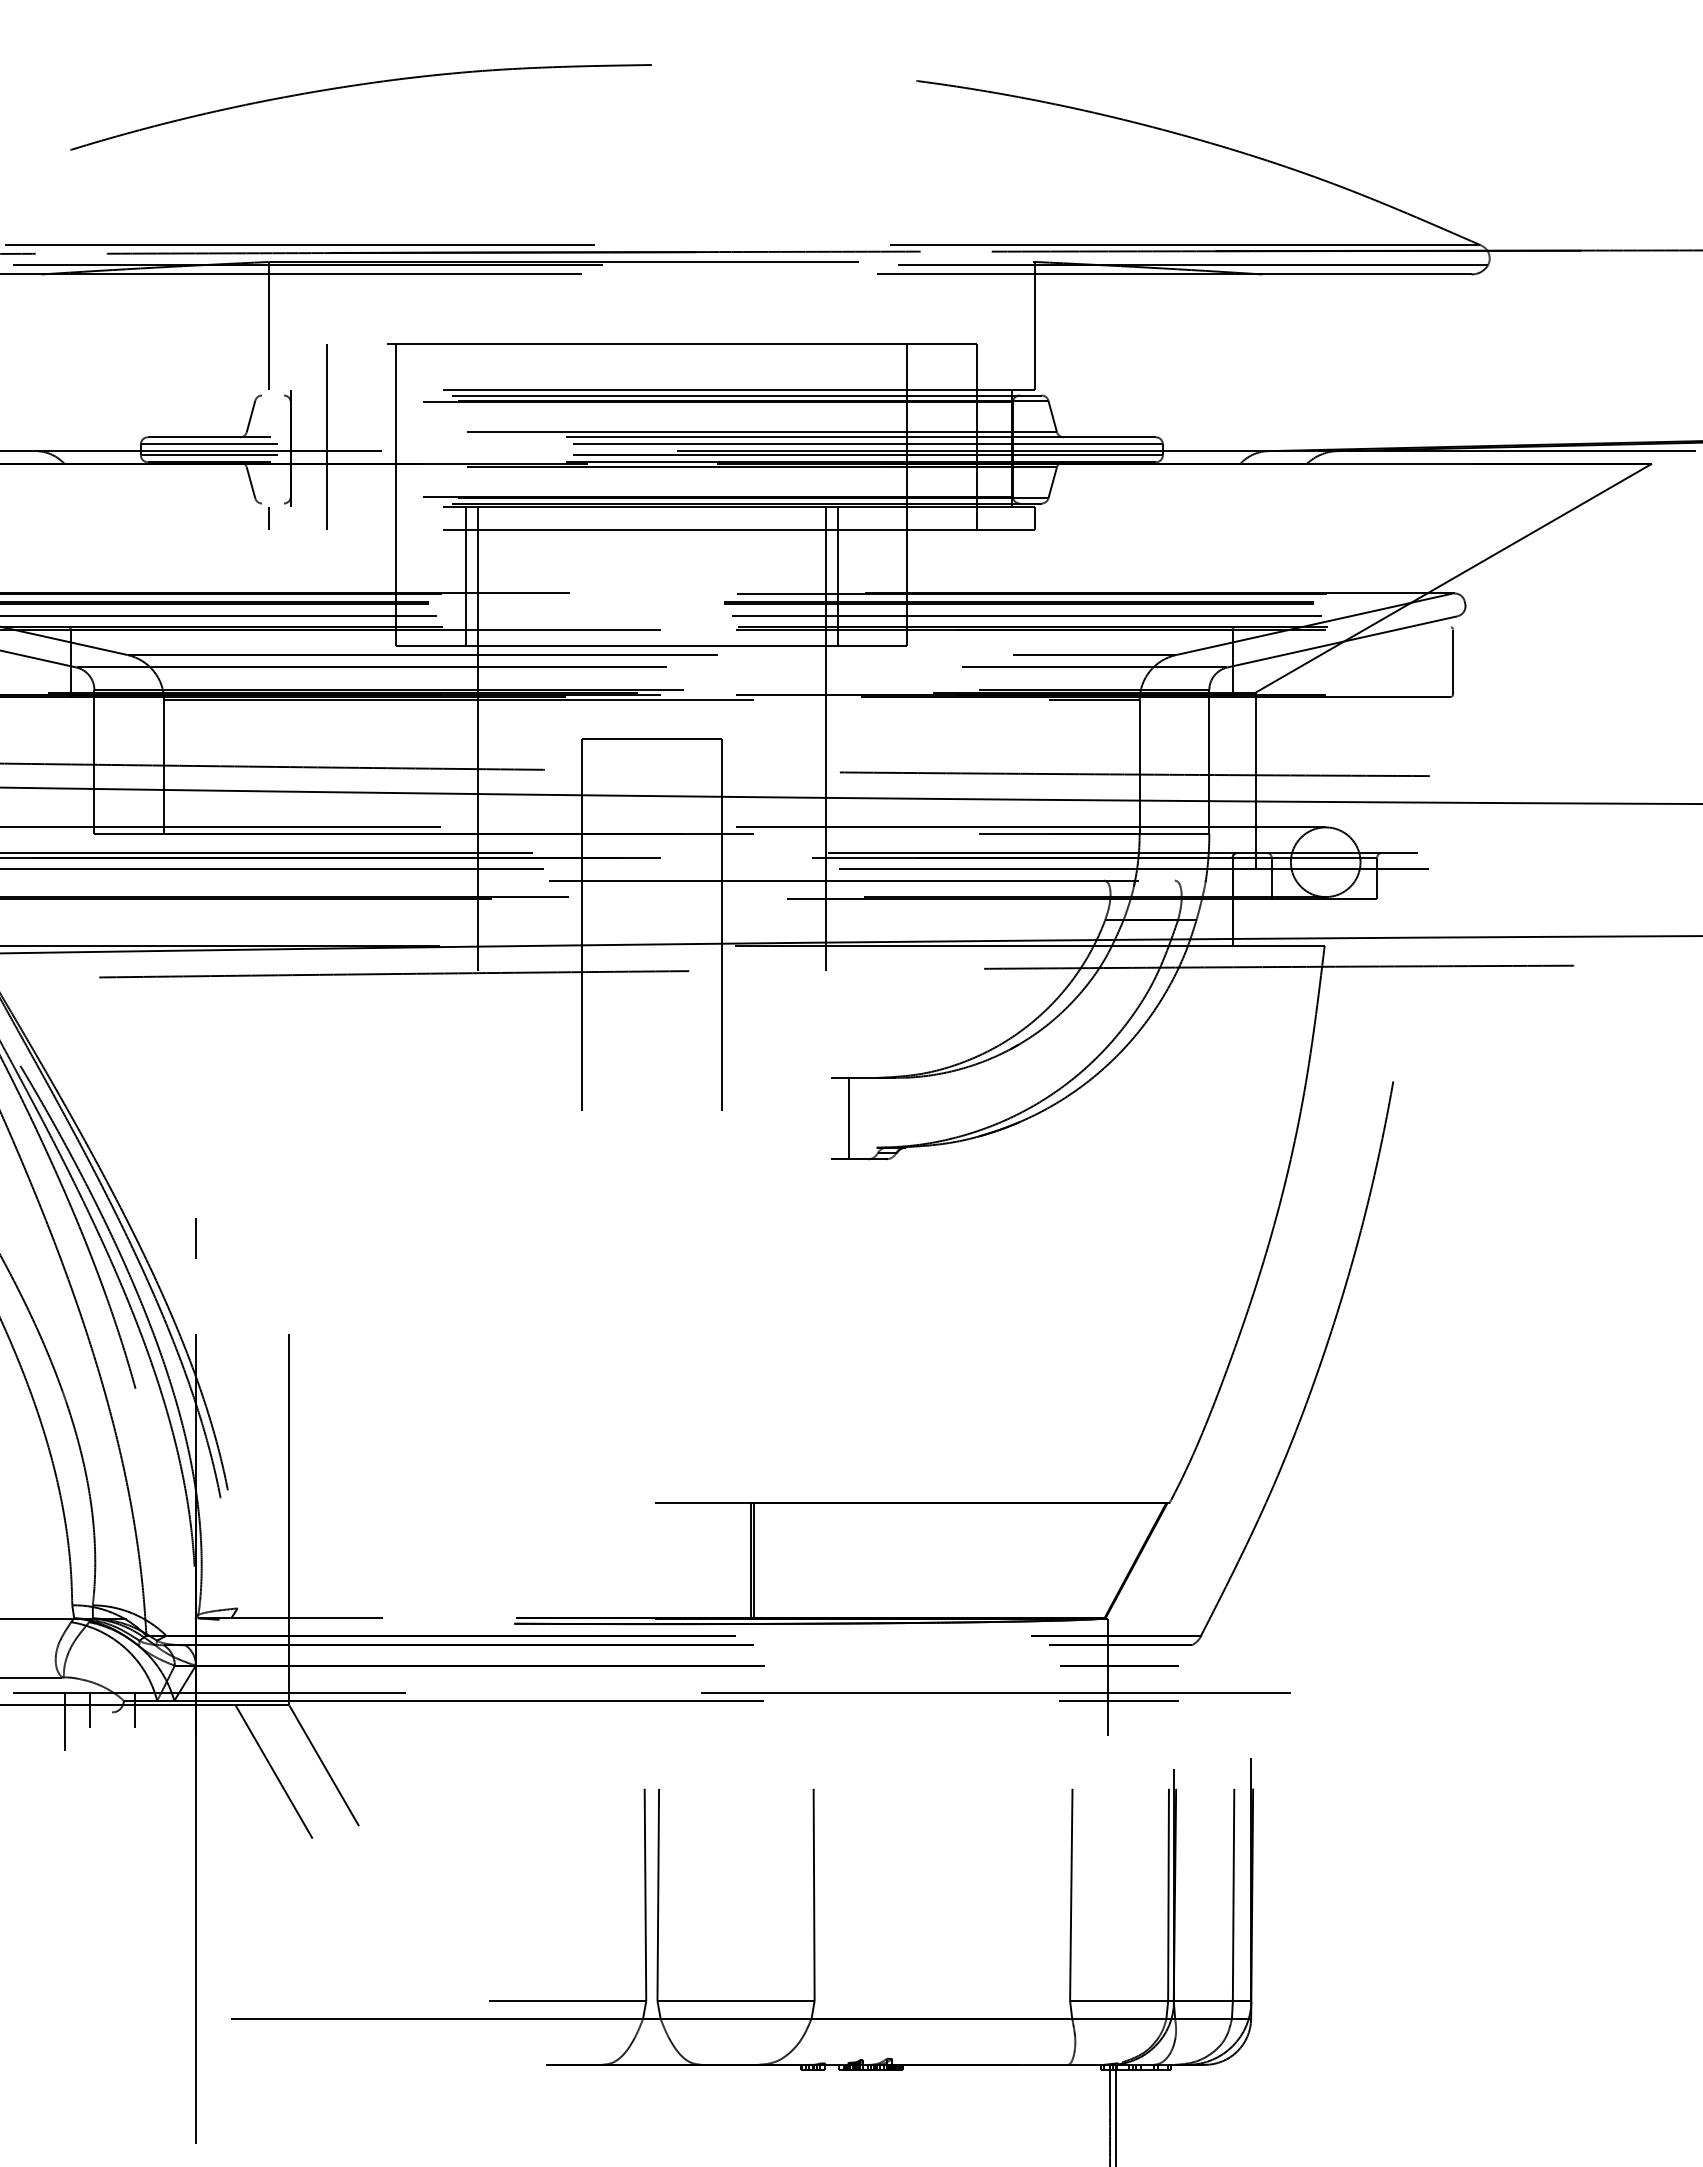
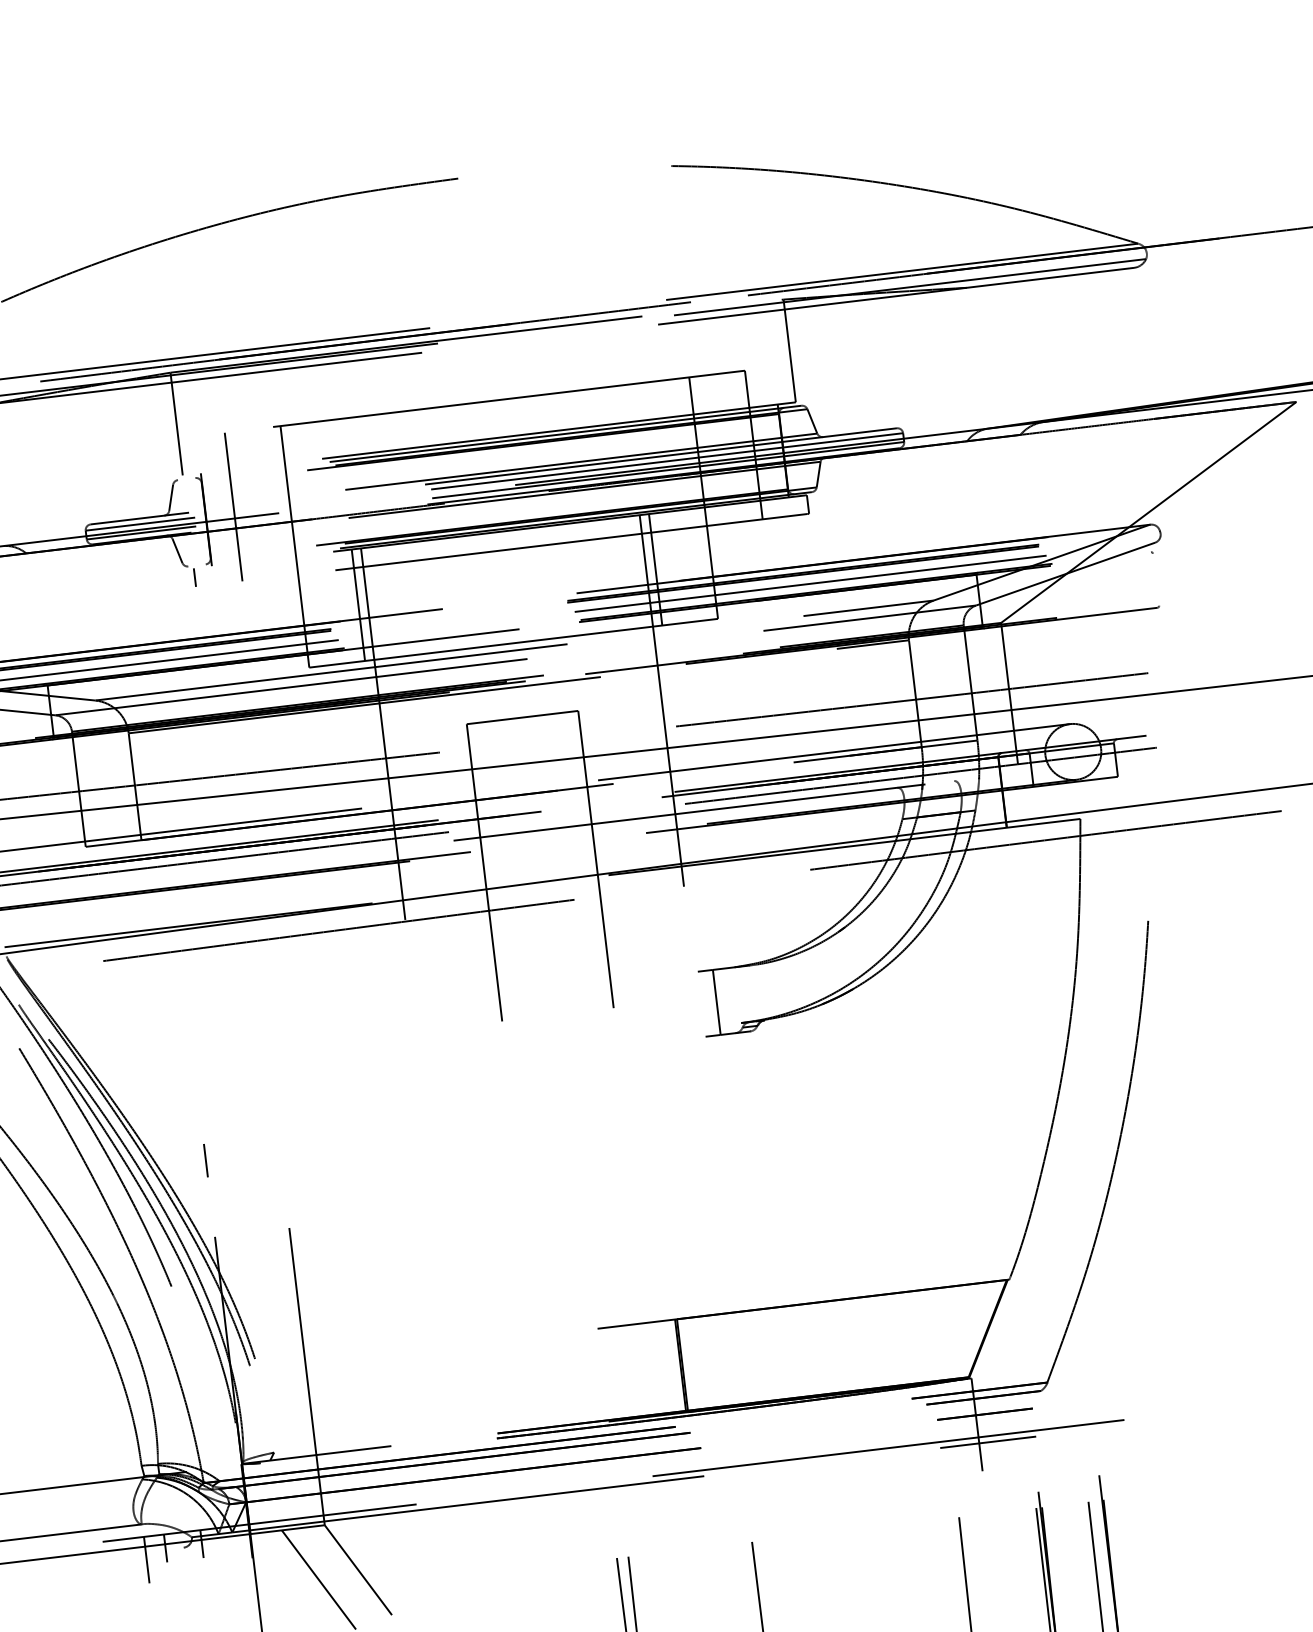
line: (1453, 661) -> (1156, 579), removed

